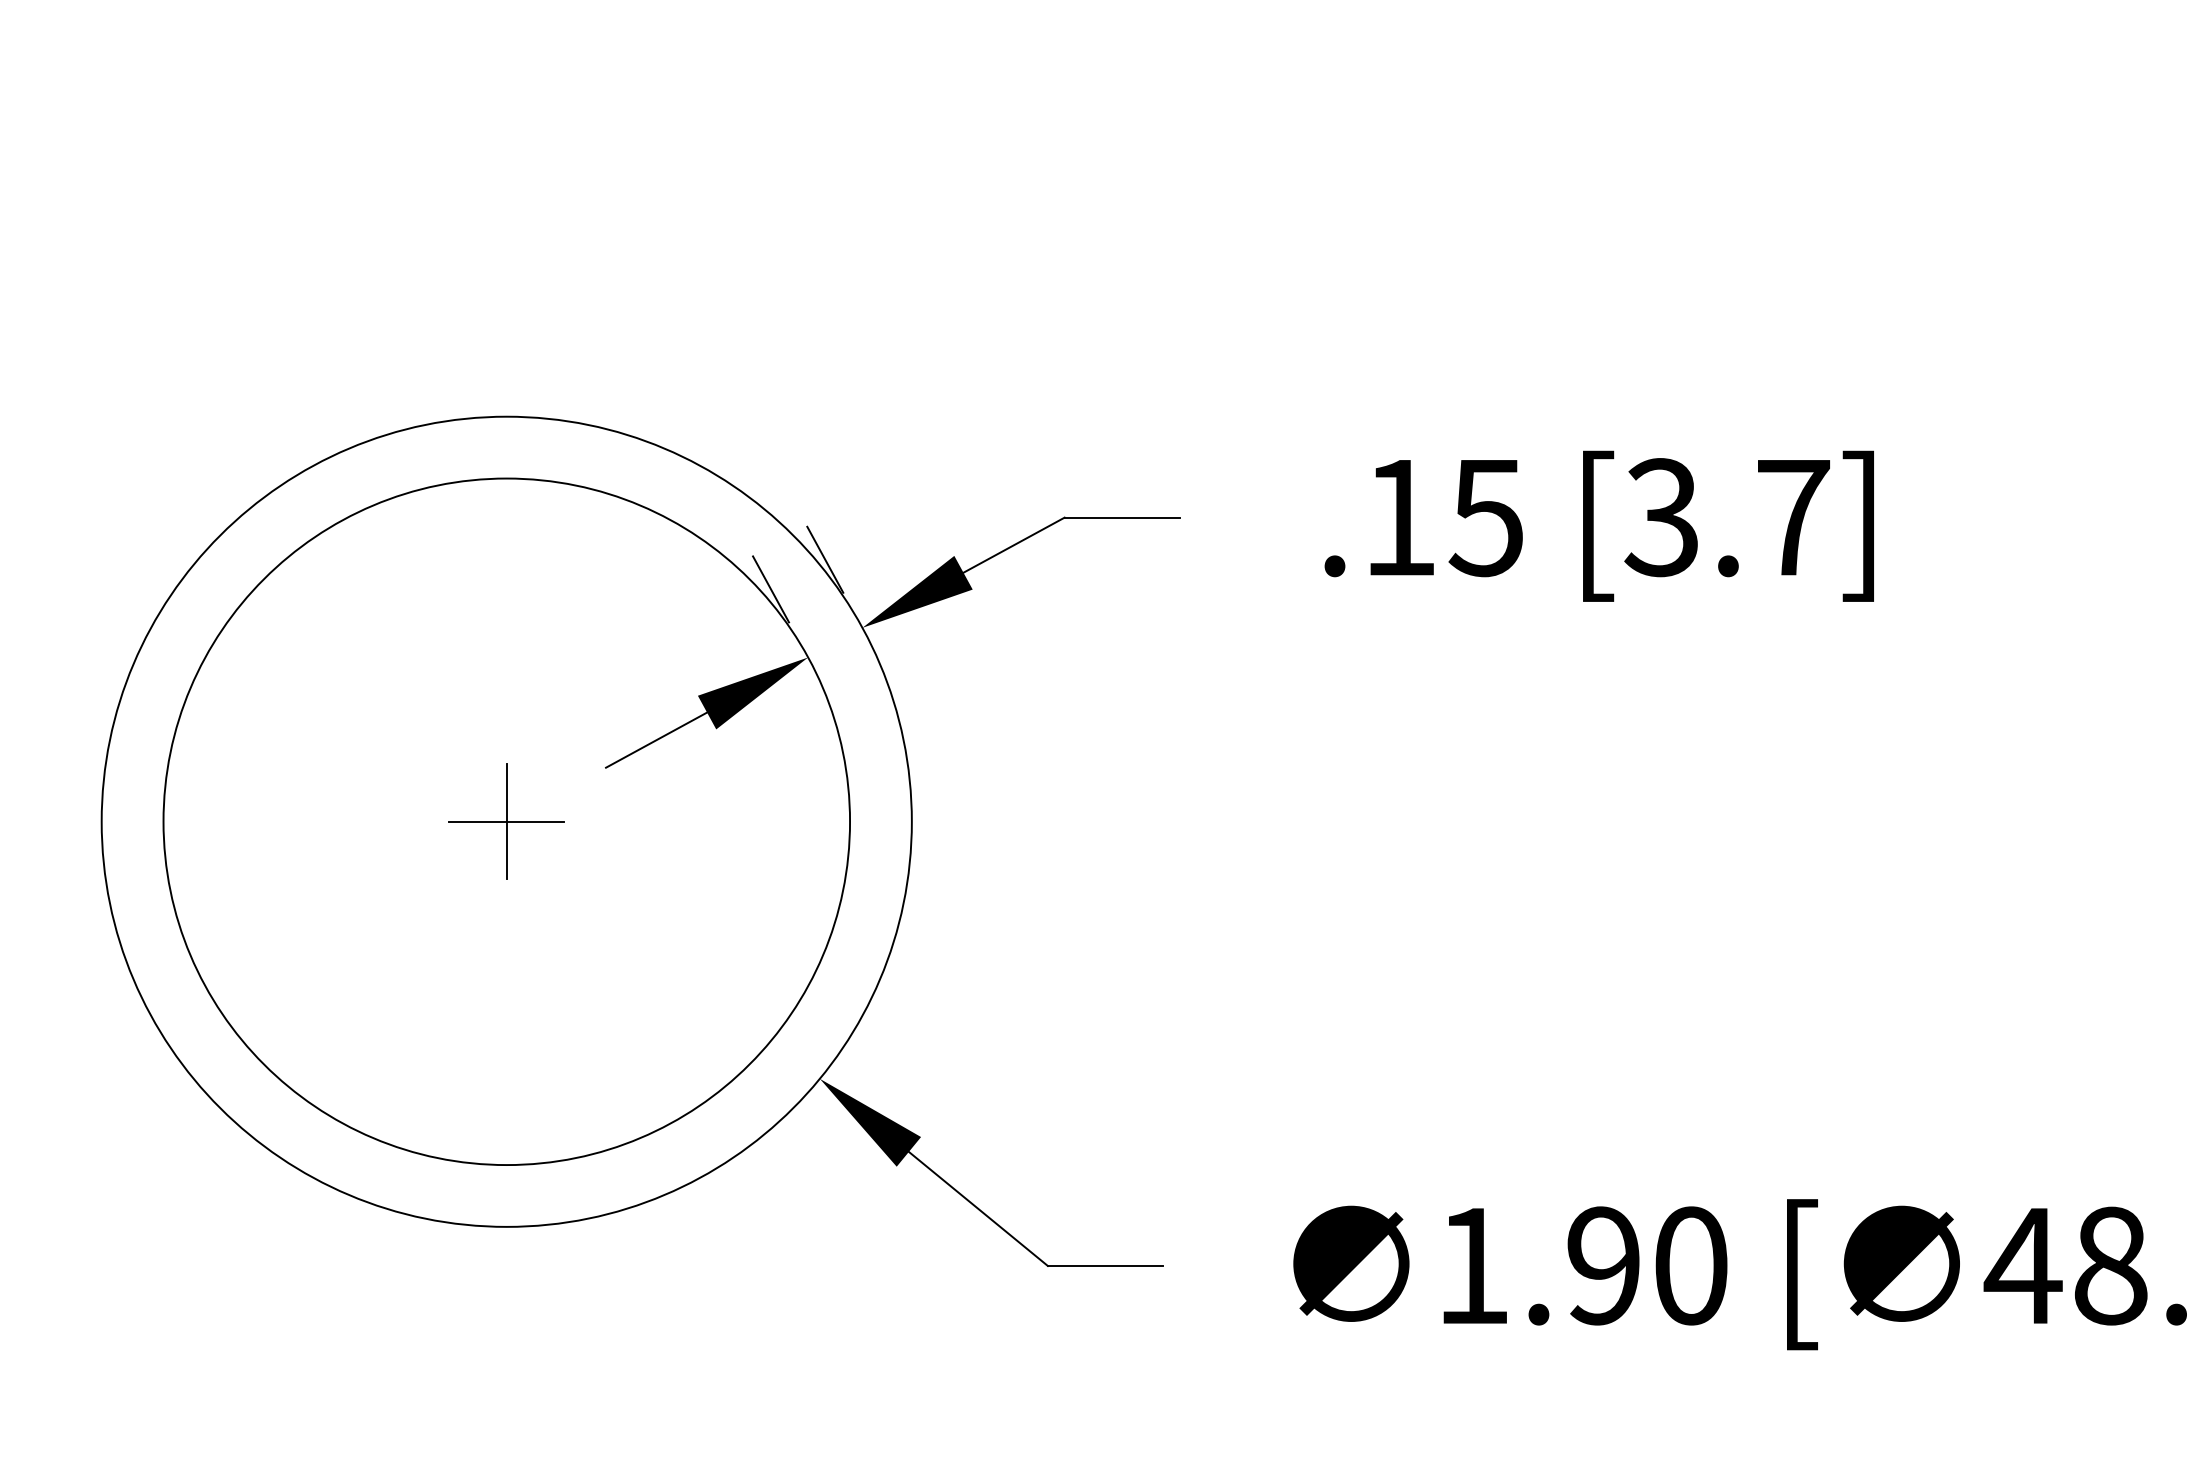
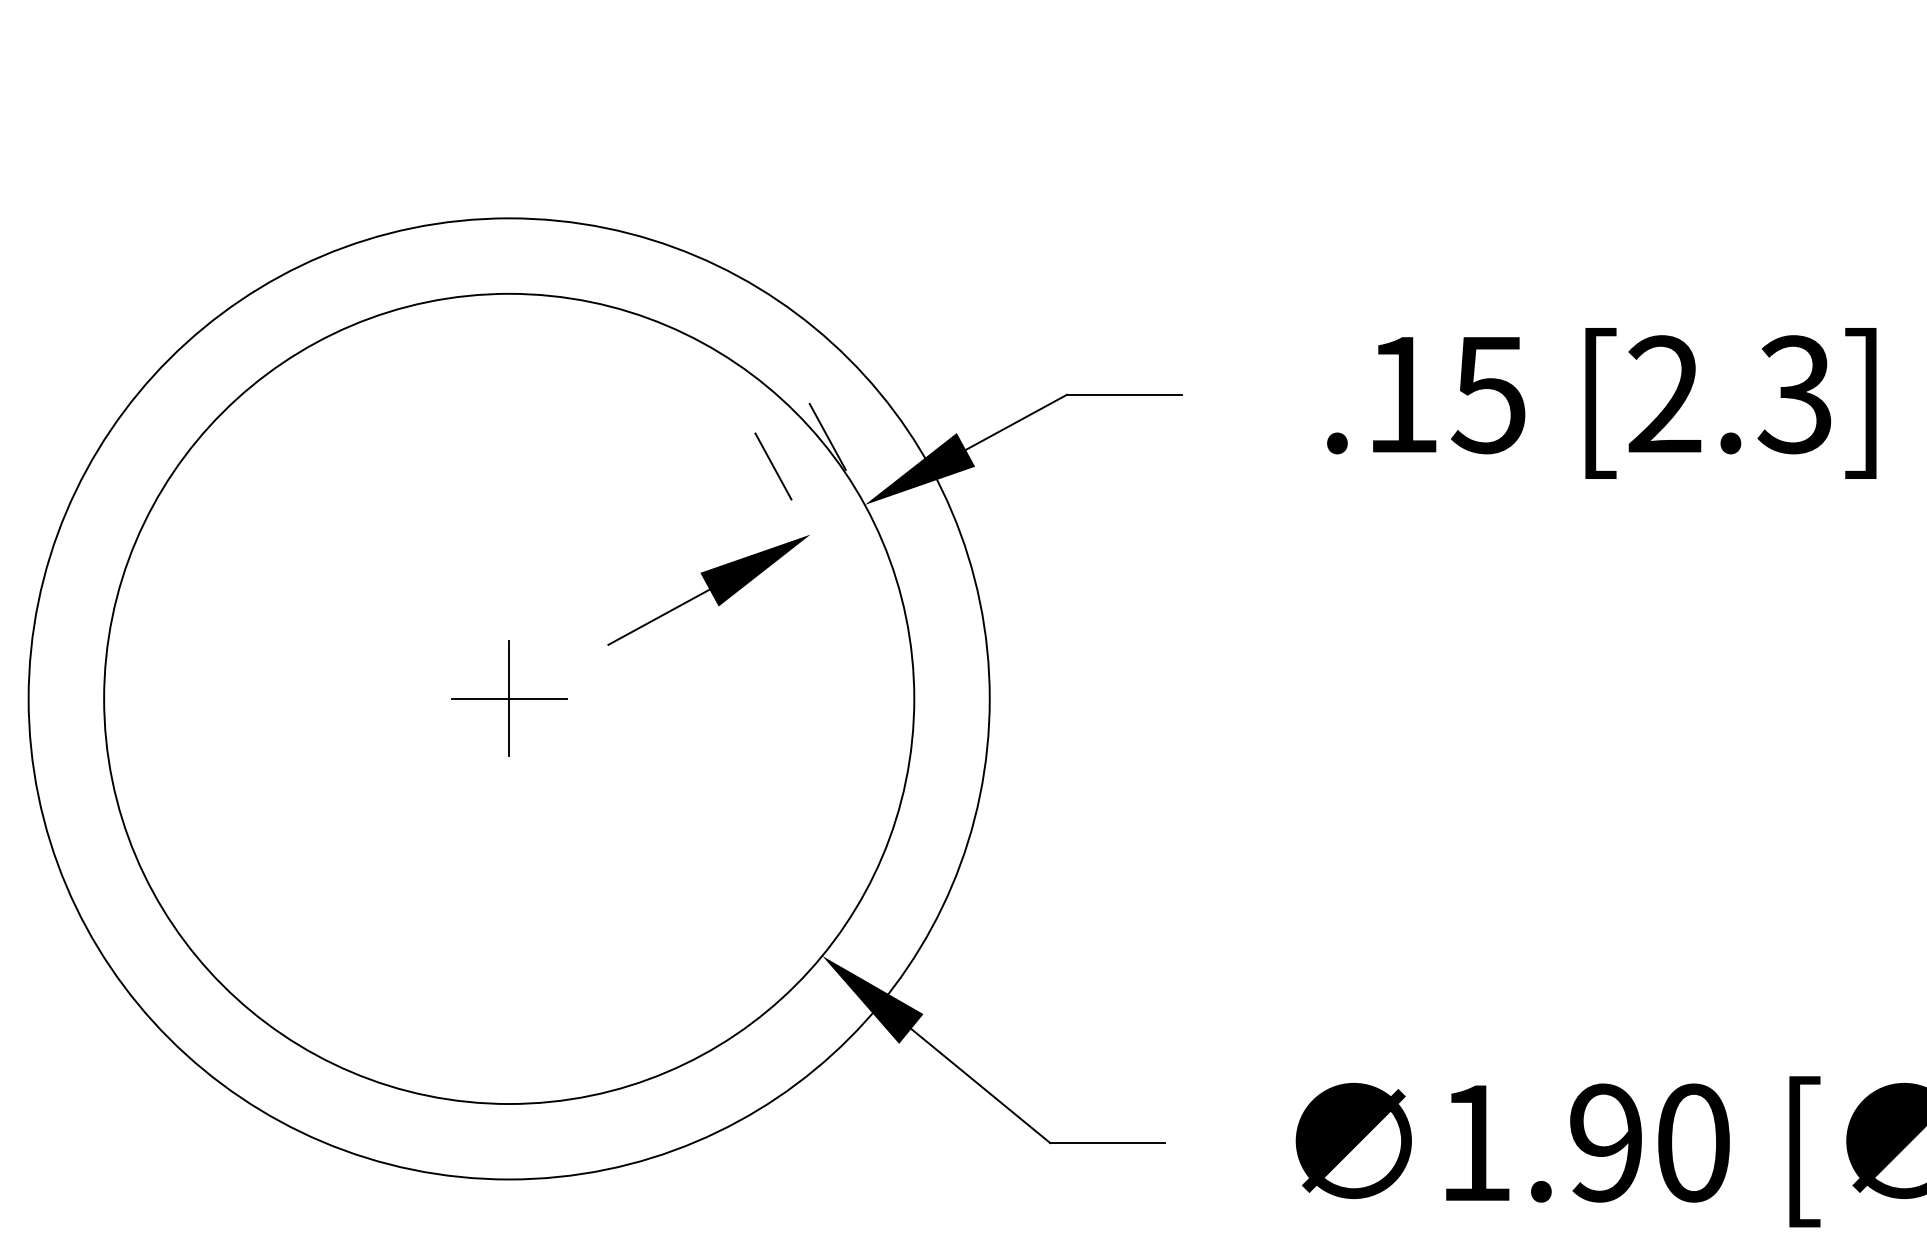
text: (1727, 517) -> (1729, 394), [3.7] -> [2.3]
circle: (506, 821) -> (508, 698), size x1.4

